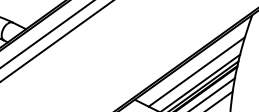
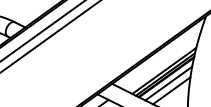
line: (196, 71) -> (161, 61), removed

